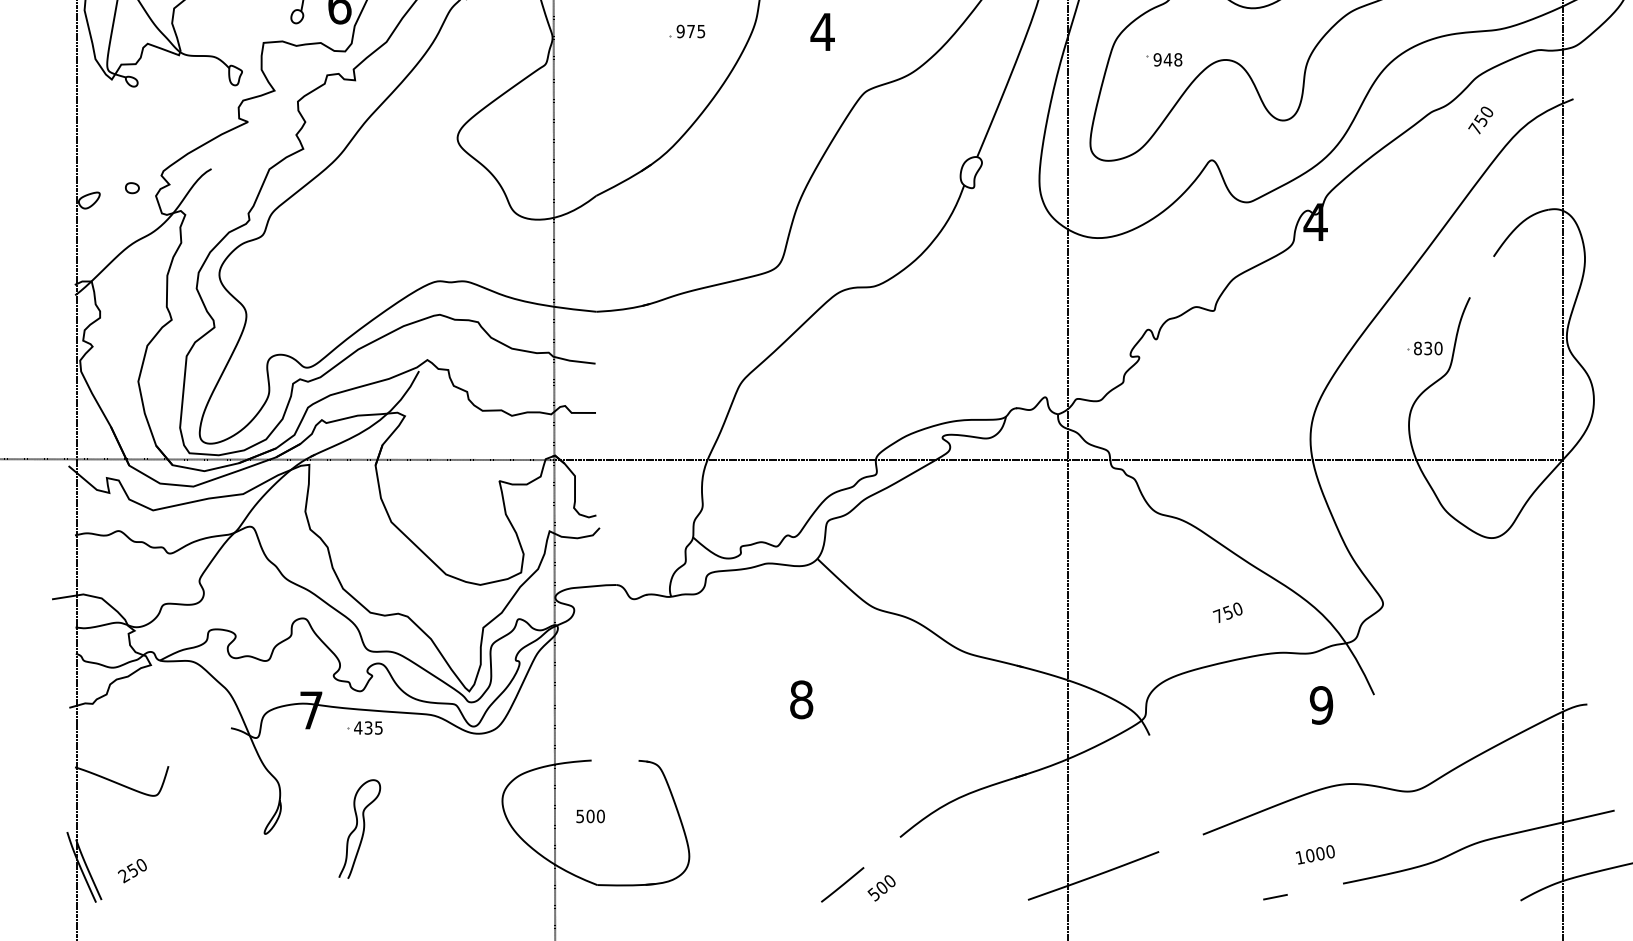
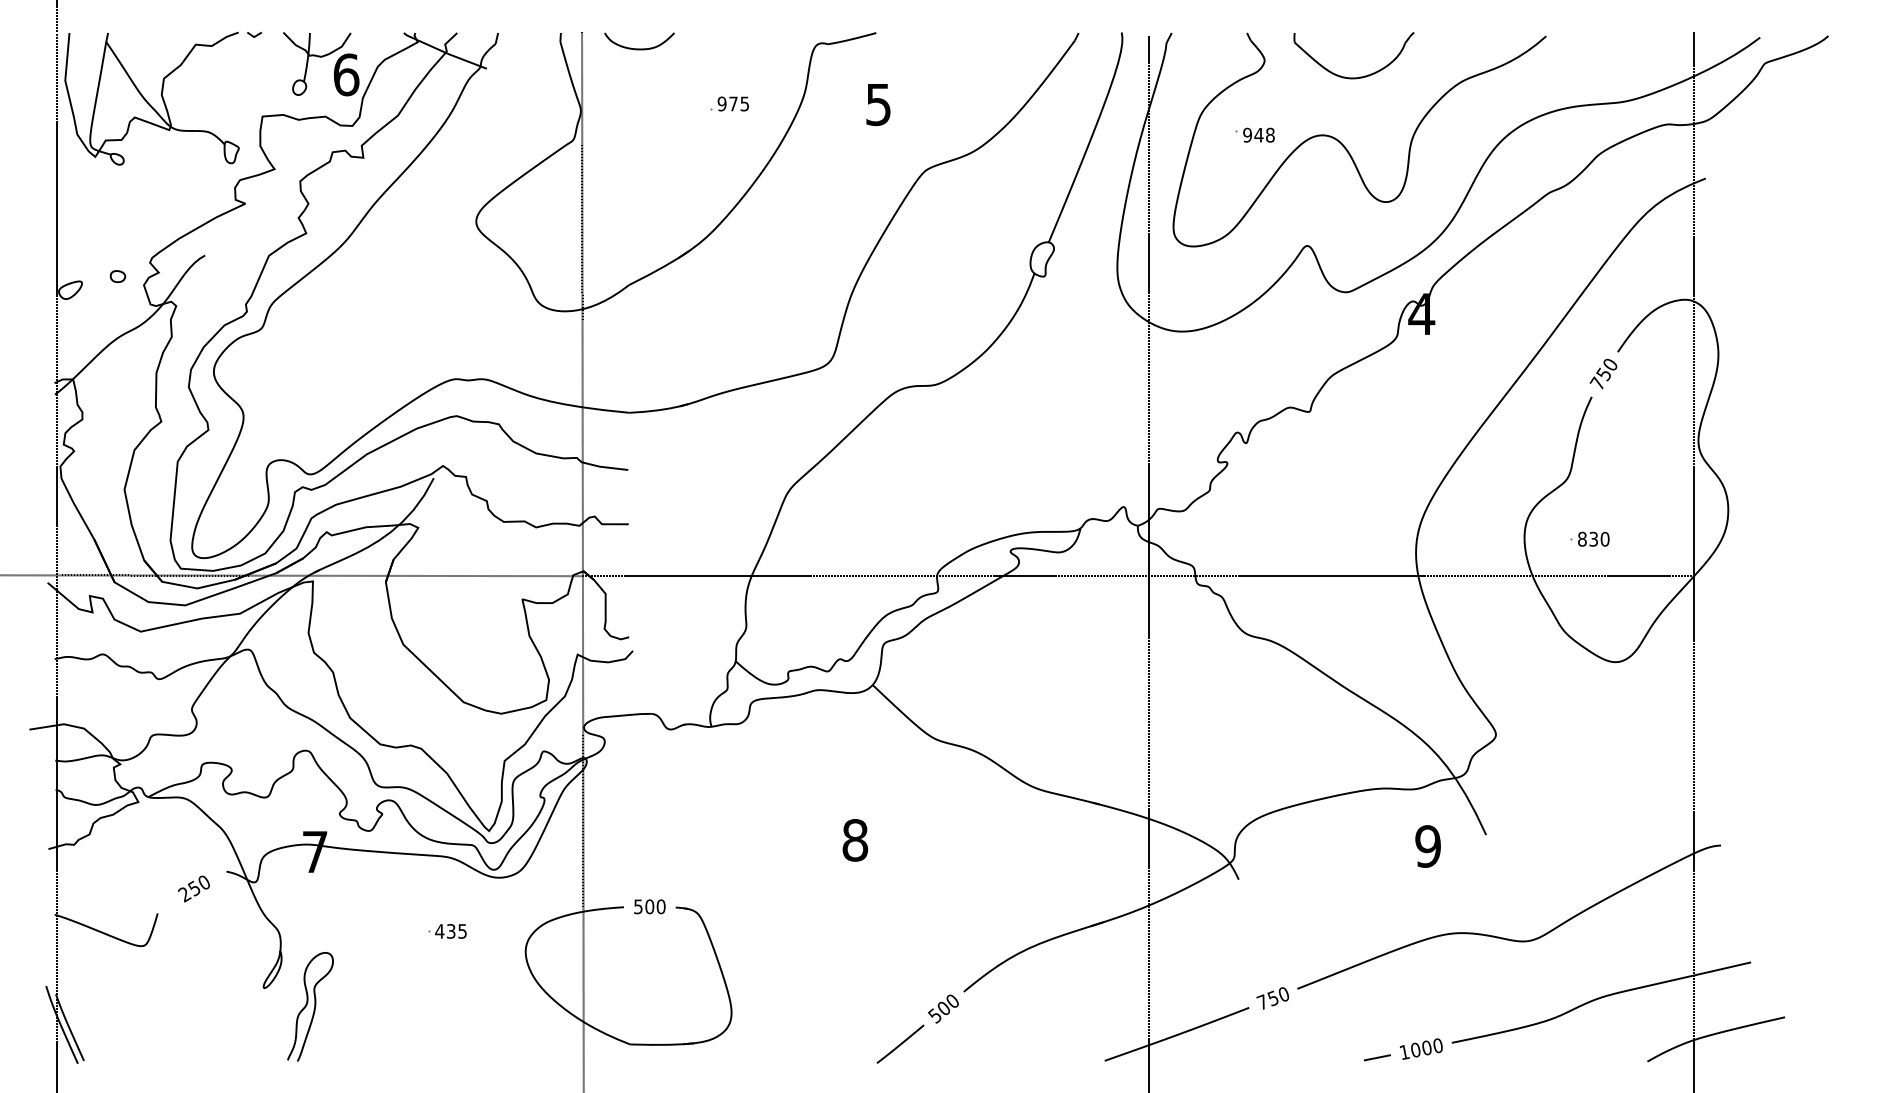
text: (822, 32) -> (878, 105), 4 -> 5
text: (1480, 120) -> (1603, 373), moved
part: (1424, 347) -> (1589, 538), moved
text: (1227, 612) -> (1272, 998), moved
part: (365, 728) -> (447, 931), moved
text: (590, 816) -> (649, 906), moved
curve: (357, 827) -> (307, 1005), moved
text: (1315, 854) -> (1421, 1048), moved
text: (131, 870) -> (193, 888), moved
text: (881, 887) -> (943, 1008), moved

